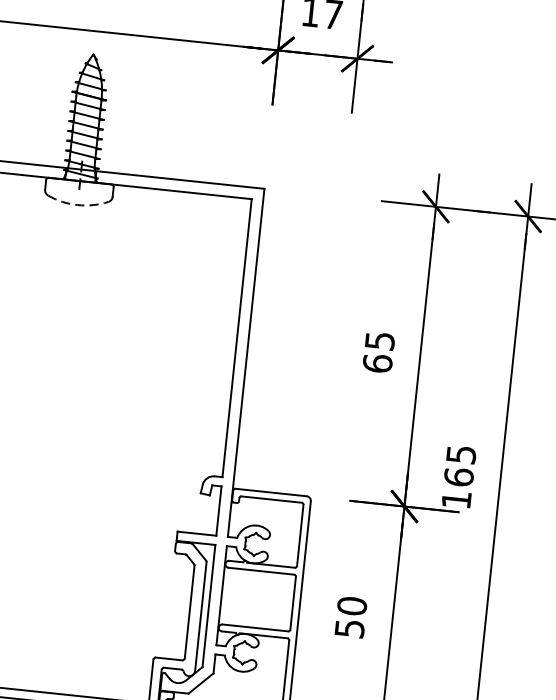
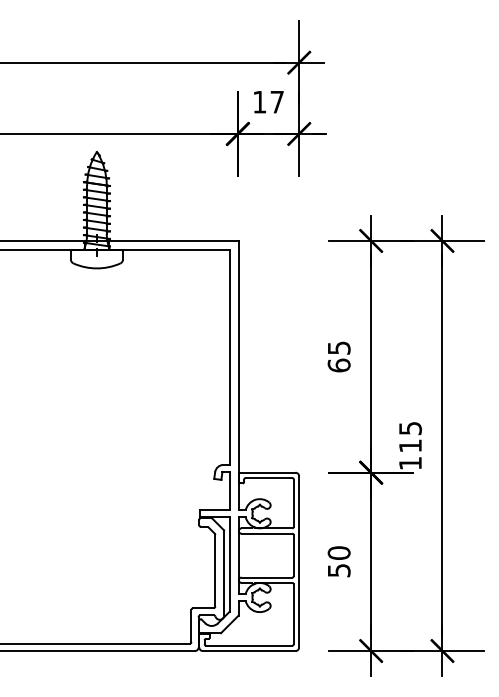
arc: (77, 205) -> (96, 268), dashed -> solid
text: (459, 476) -> (410, 445), 165 -> 115

